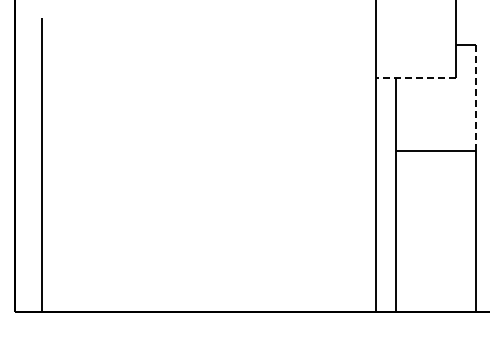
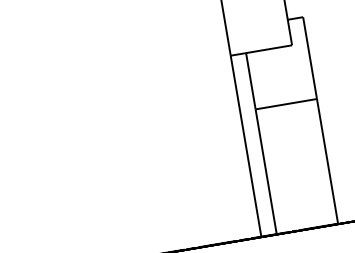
line: (416, 77) -> (261, 50), dashed -> solid
line: (475, 97) -> (309, 57), dashed -> solid

